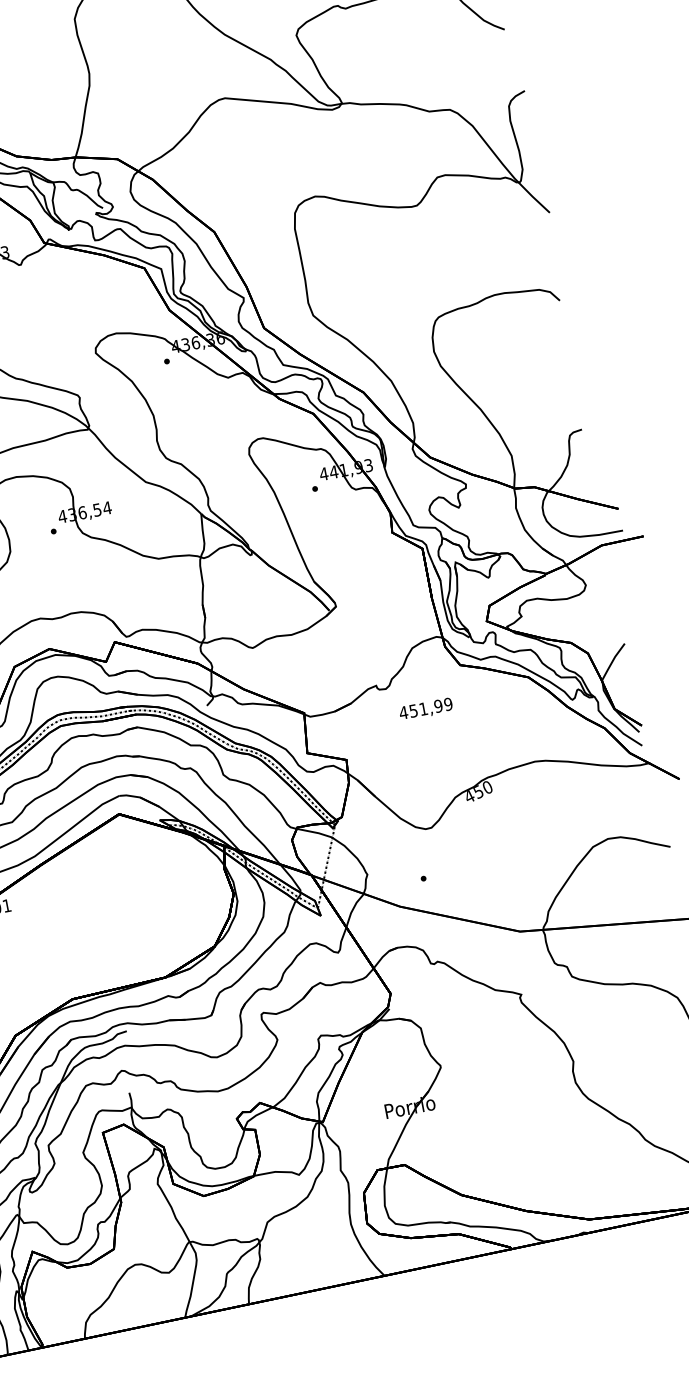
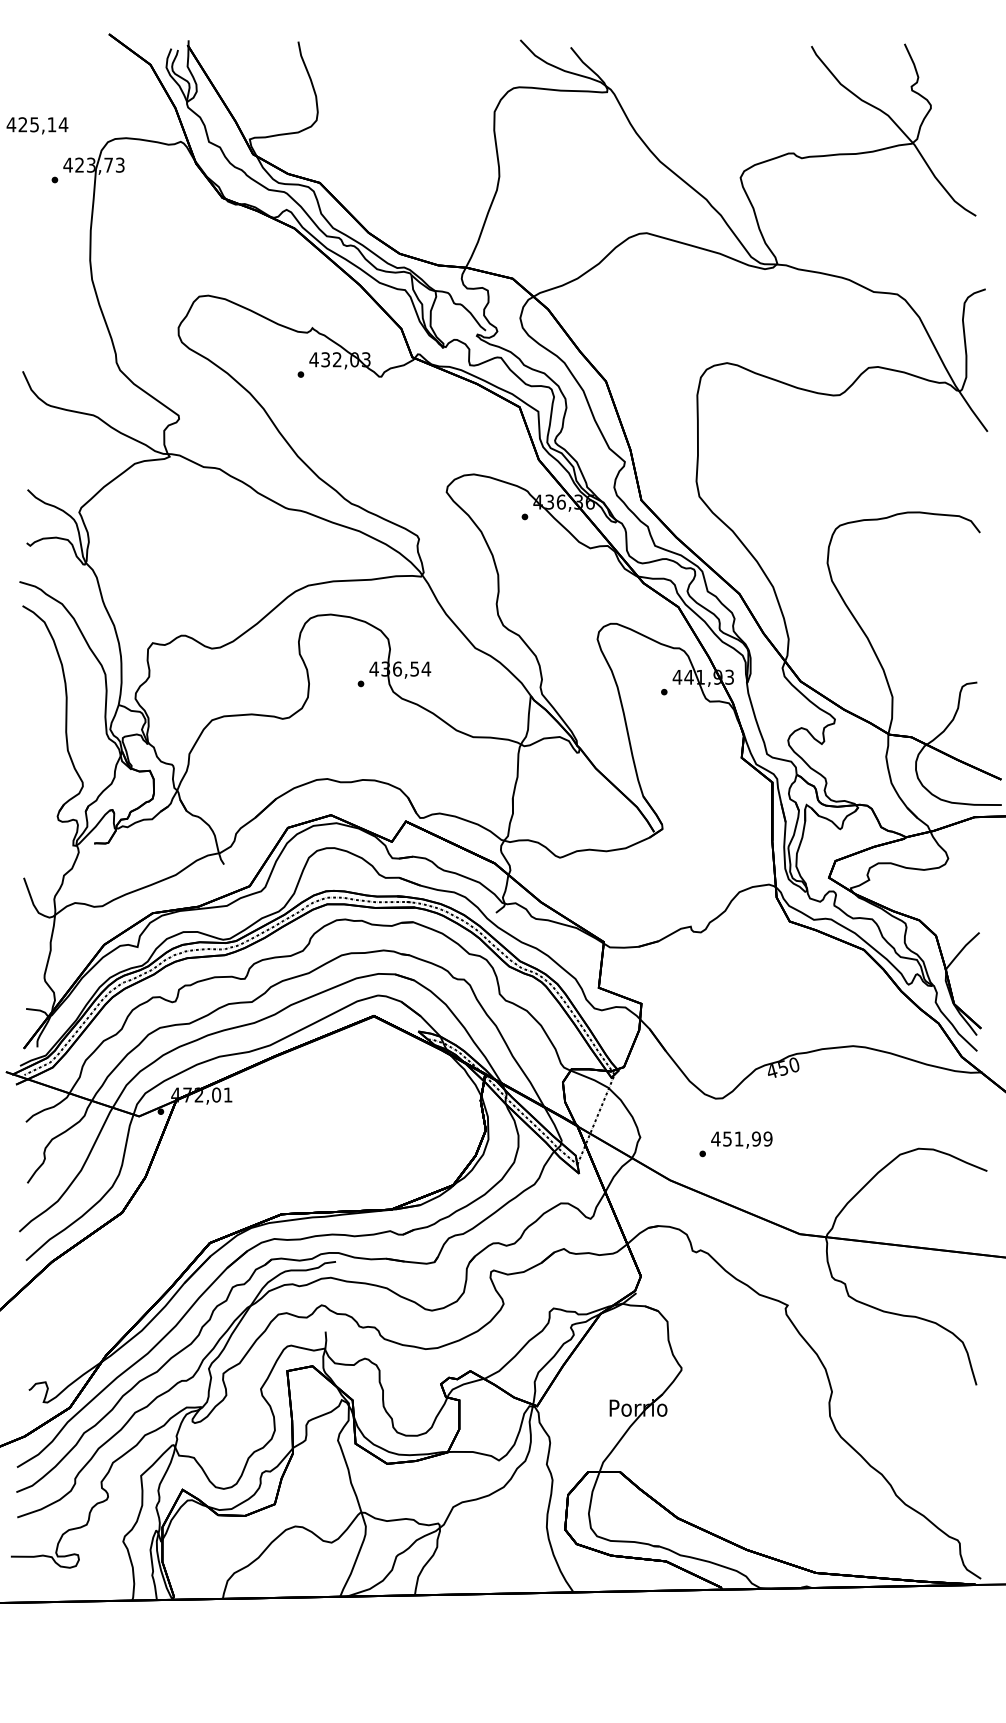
text: (425, 709) -> (741, 1139), moved

